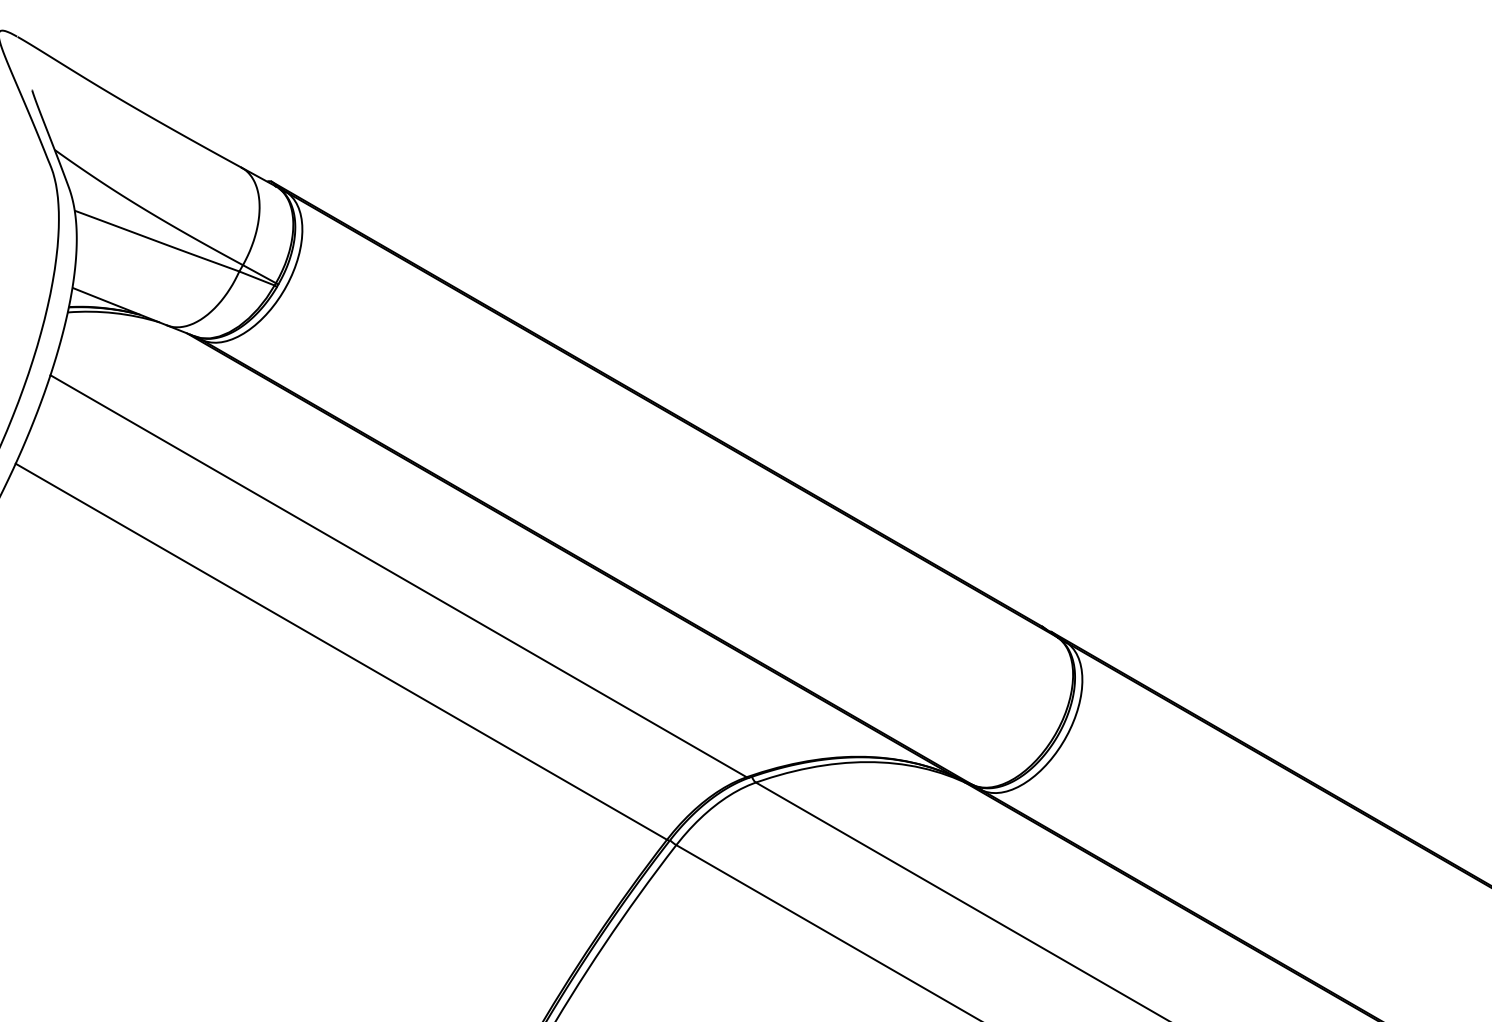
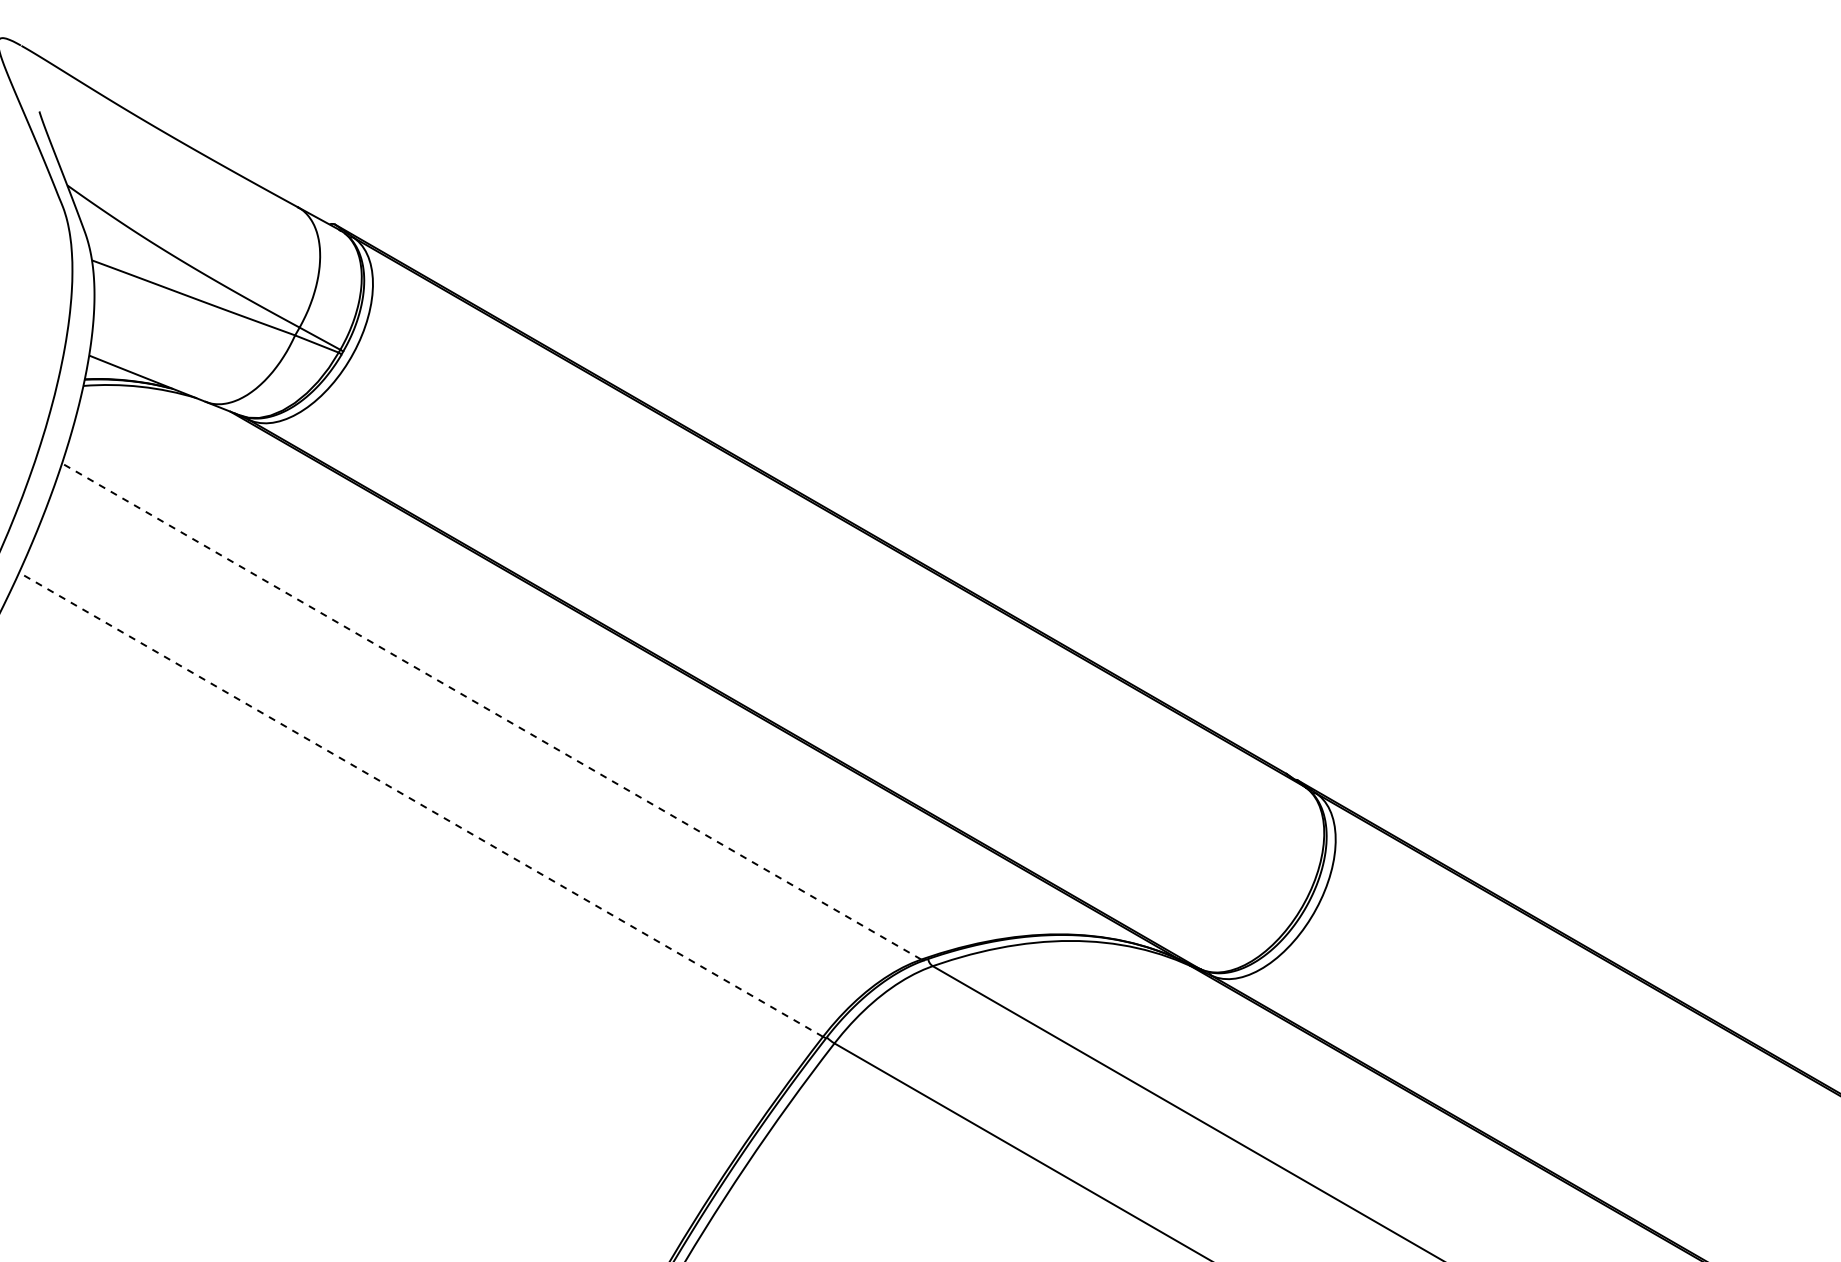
line: (398, 576) -> (491, 711), solid -> dashed
line: (340, 651) -> (420, 804), solid -> dashed

